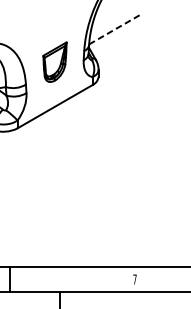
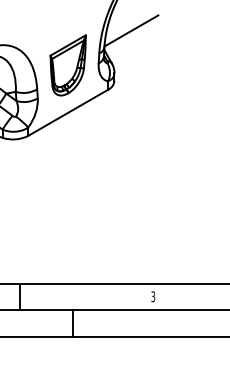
line: (114, 29) -> (131, 30), dashed -> solid
part: (54, 62) -> (67, 65), size x1.43
text: (135, 279) -> (153, 296), 7 -> 3

